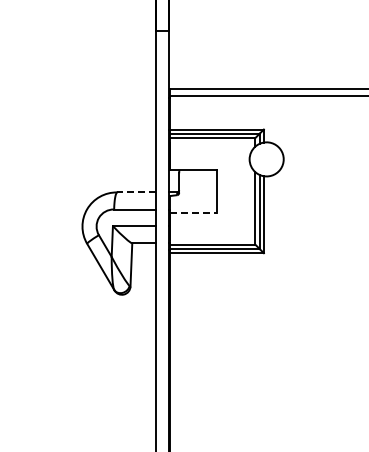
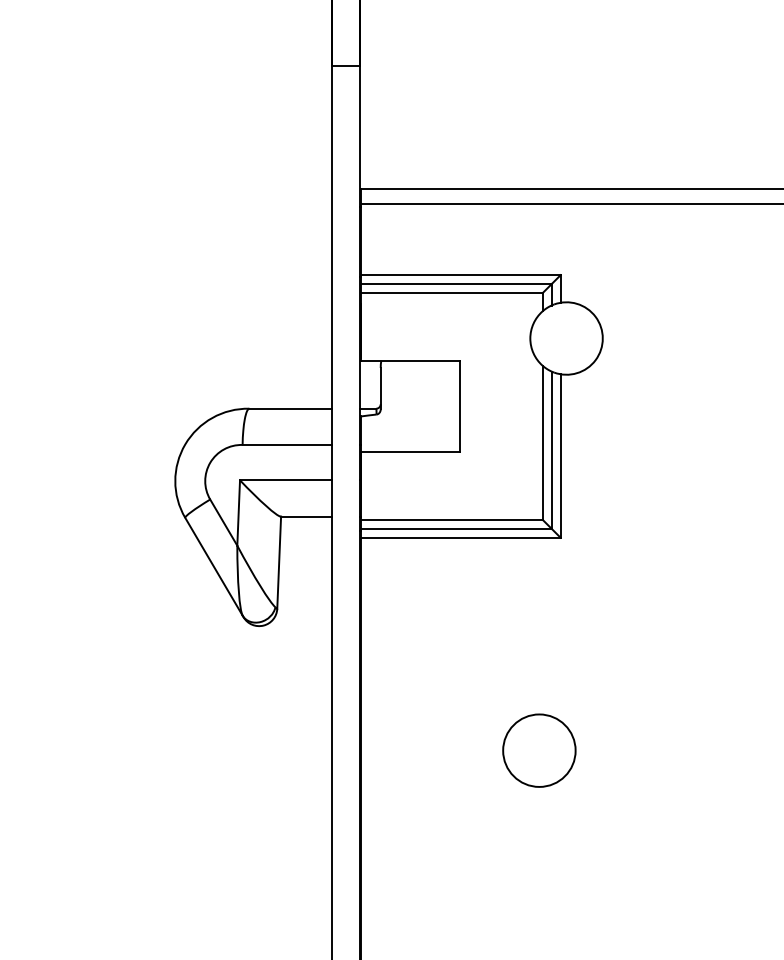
line: (136, 192) -> (290, 408), dashed -> solid
line: (193, 212) -> (411, 451), dashed -> solid
circle: (253, 353) -> (538, 750), added

